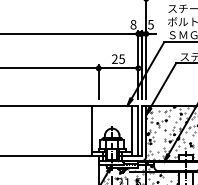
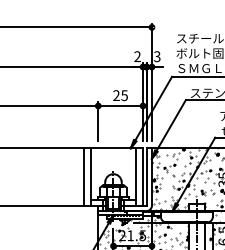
text: (133, 24) -> (137, 56), 8 -> 2
text: (151, 24) -> (157, 56), 5 -> 3
line: (85, 130) -> (83, 176), added

